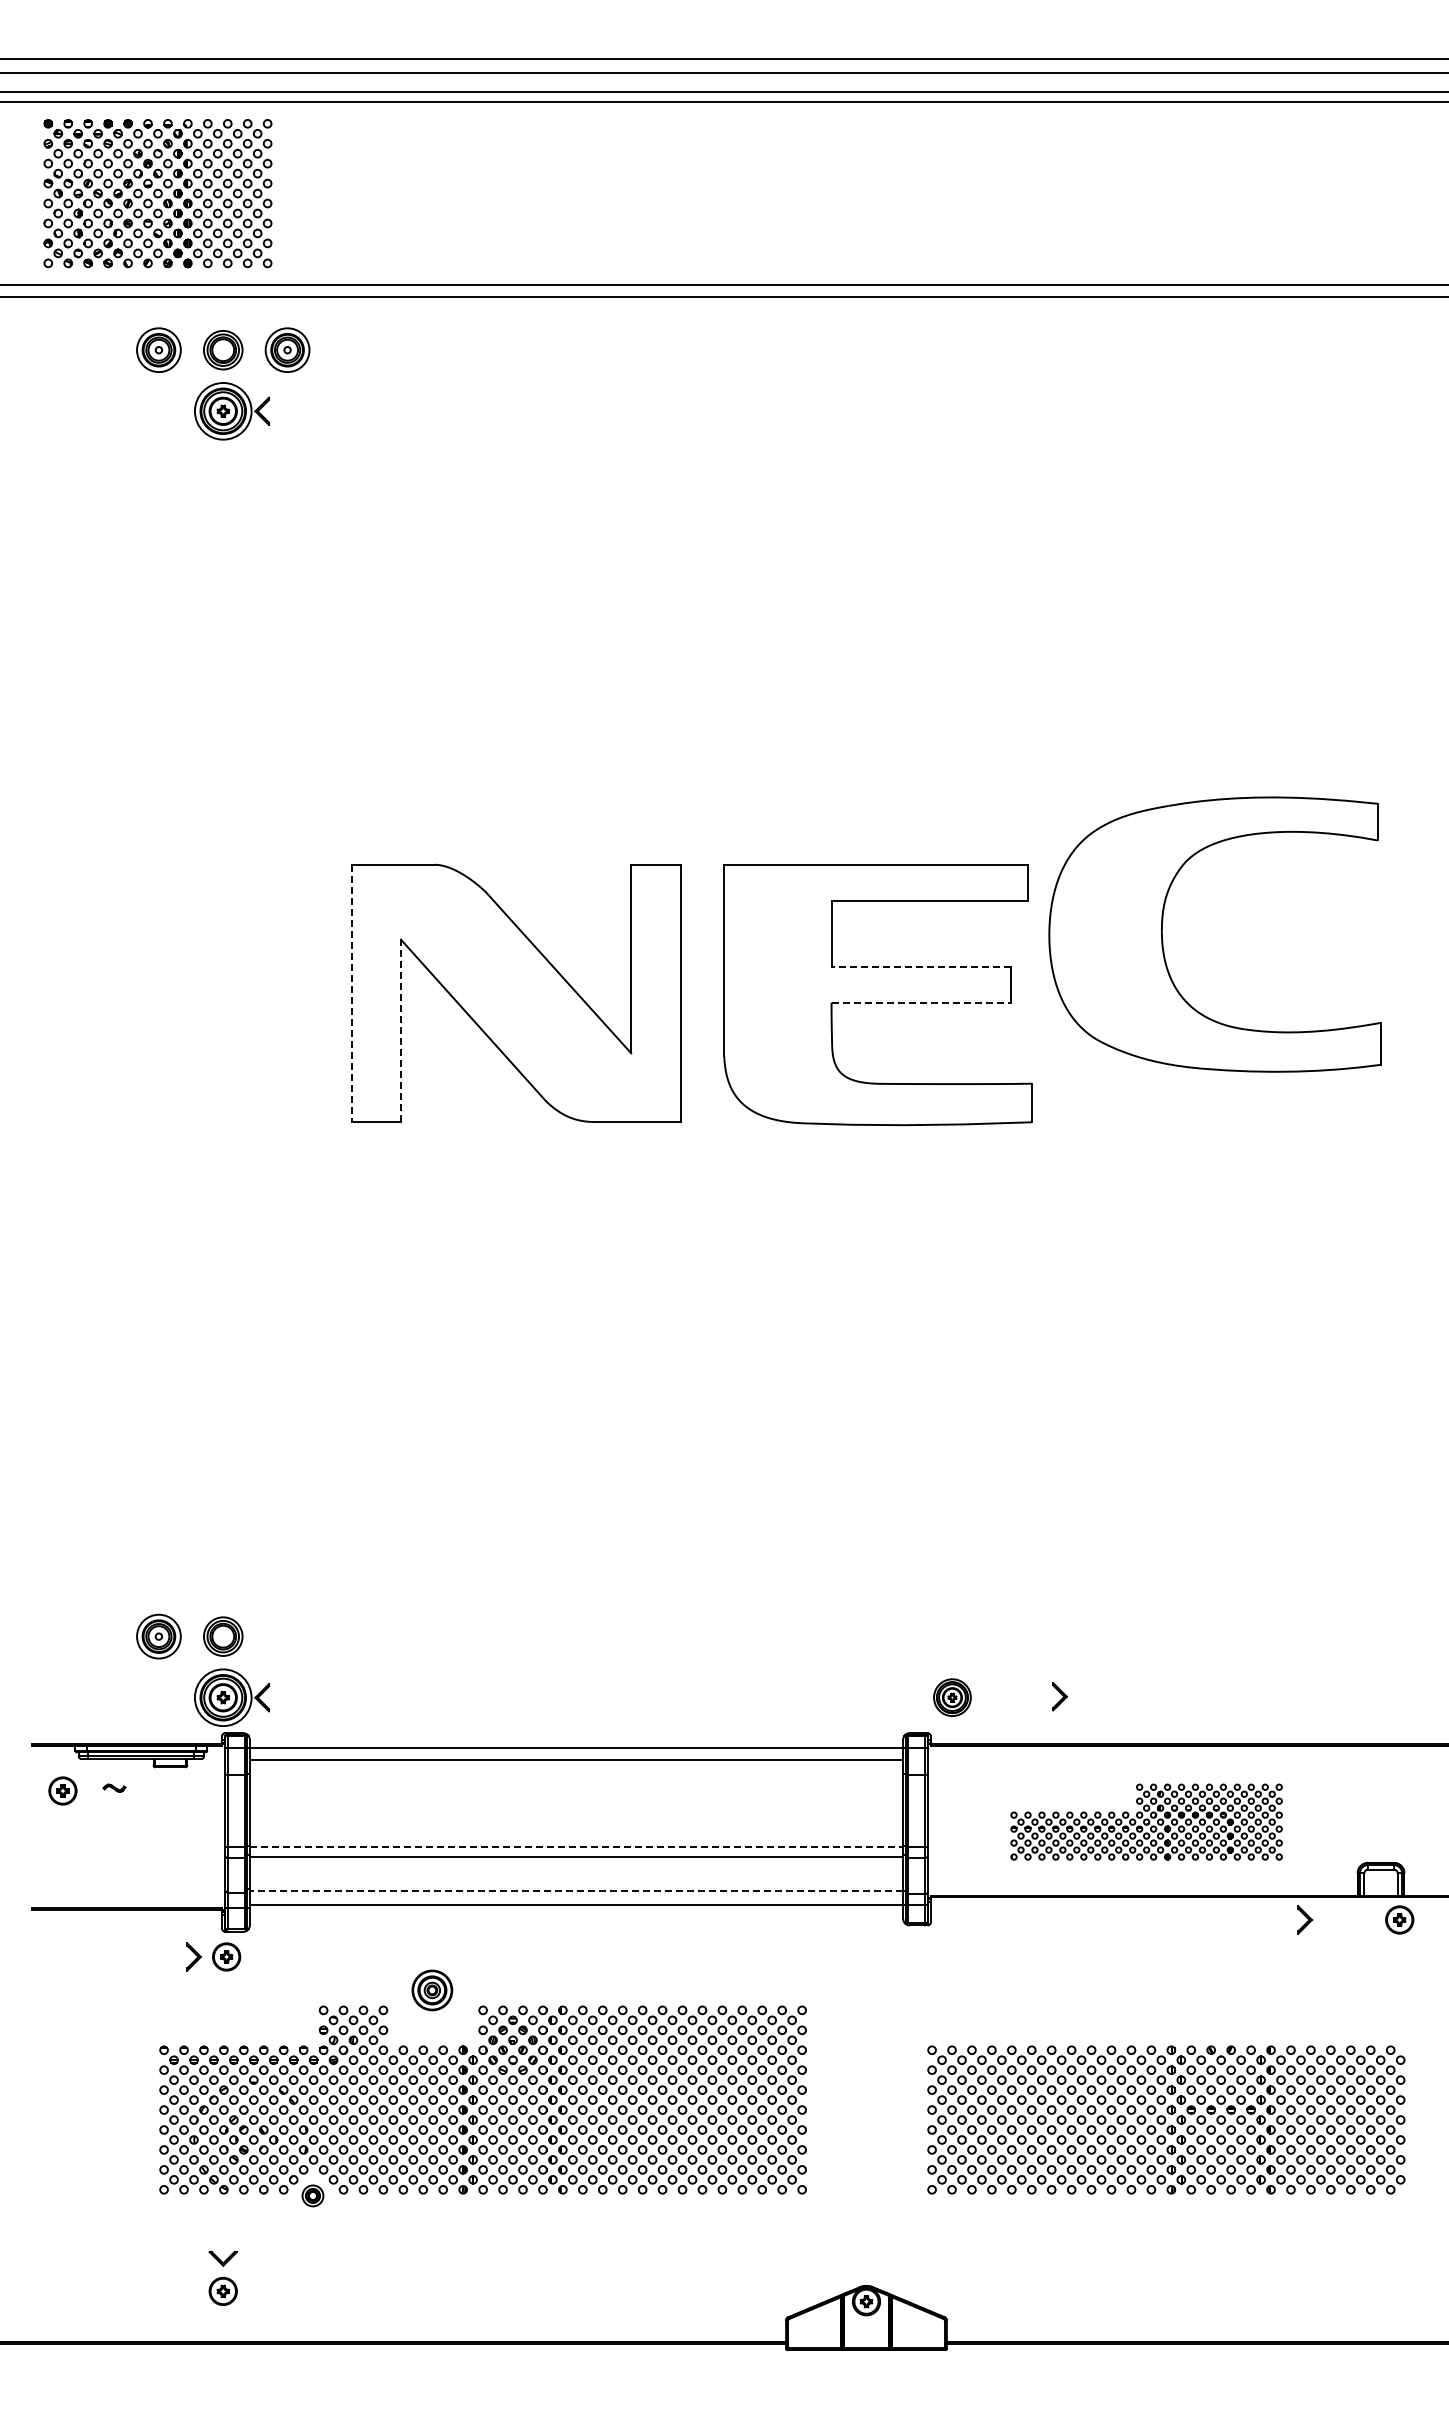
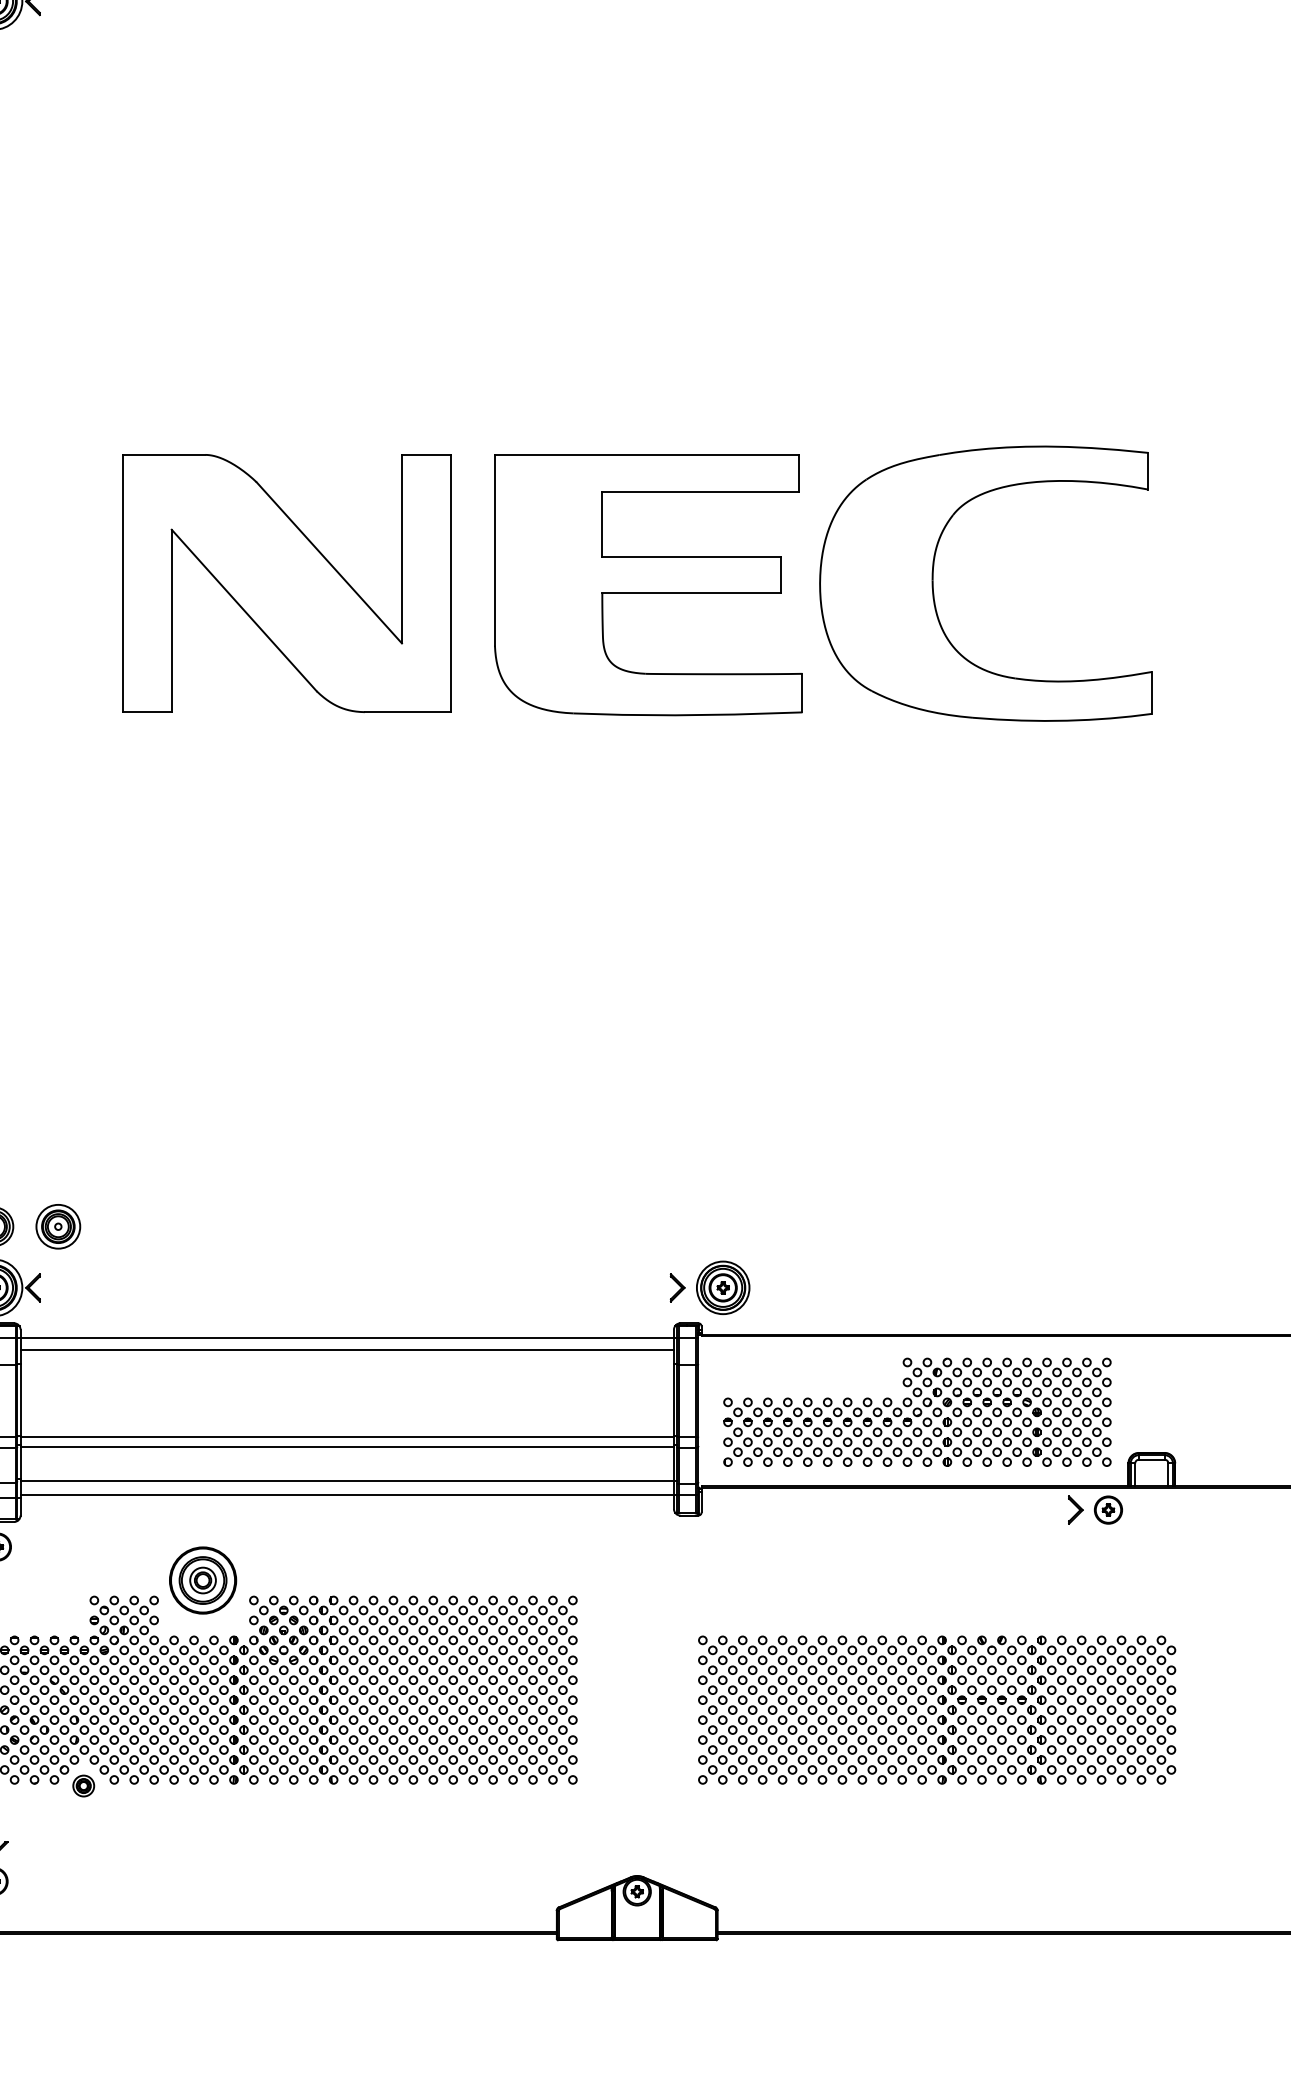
part: (1163, 940) -> (934, 589), moved
line: (920, 966) -> (691, 556), dashed -> solid
line: (351, 993) -> (122, 583), dashed -> solid
line: (921, 1002) -> (692, 592), dashed -> solid
line: (401, 1030) -> (172, 620), dashed -> solid
part: (287, 1636) -> (58, 1226), added
part: (1059, 1696) -> (677, 1287), moved
part: (952, 1697) -> (723, 1287), size x1.43
part: (1146, 1821) -> (917, 1411), size x1.43
line: (576, 1846) -> (347, 1436), dashed -> solid
line: (576, 1890) -> (347, 1480), dashed -> solid
part: (1399, 1919) -> (1108, 1509), moved
part: (432, 1990) -> (203, 1580), size x1.67

